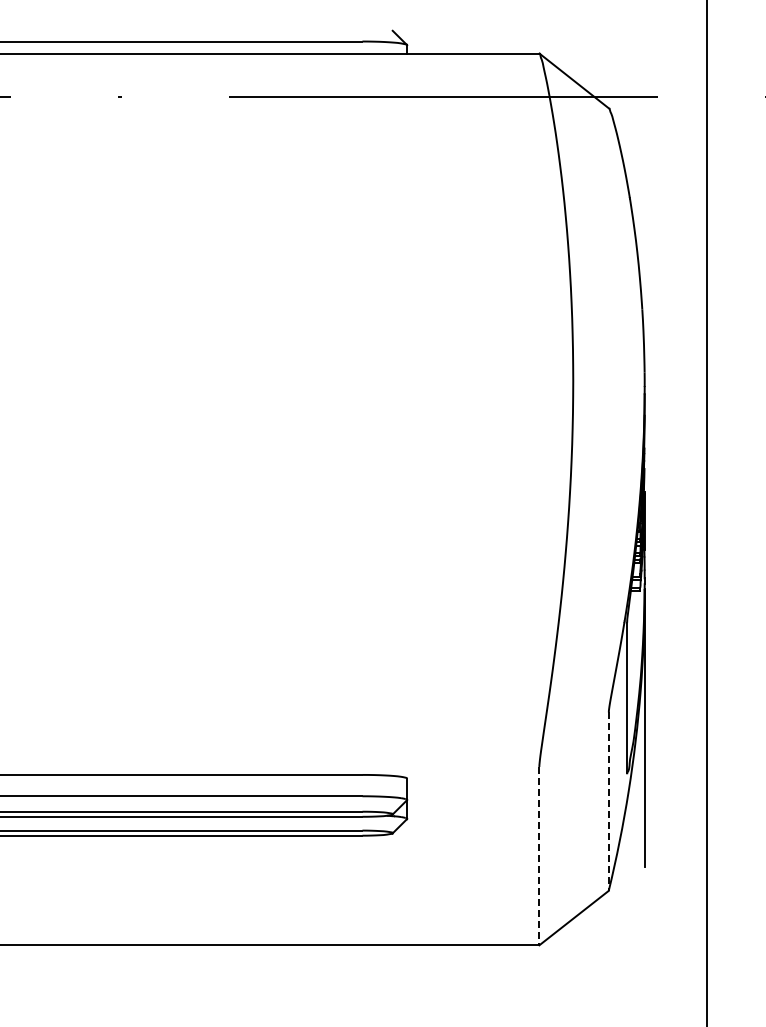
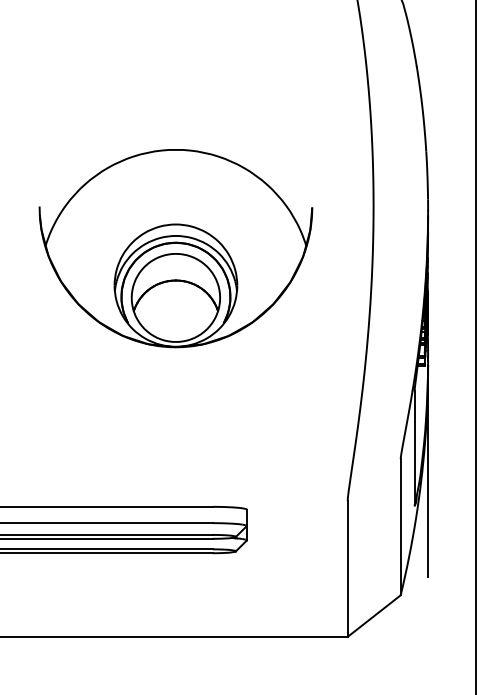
part: (313, 436) -> (175, 248), added
line: (608, 802) -> (400, 527), dashed -> solid
line: (539, 856) -> (347, 569), dashed -> solid

